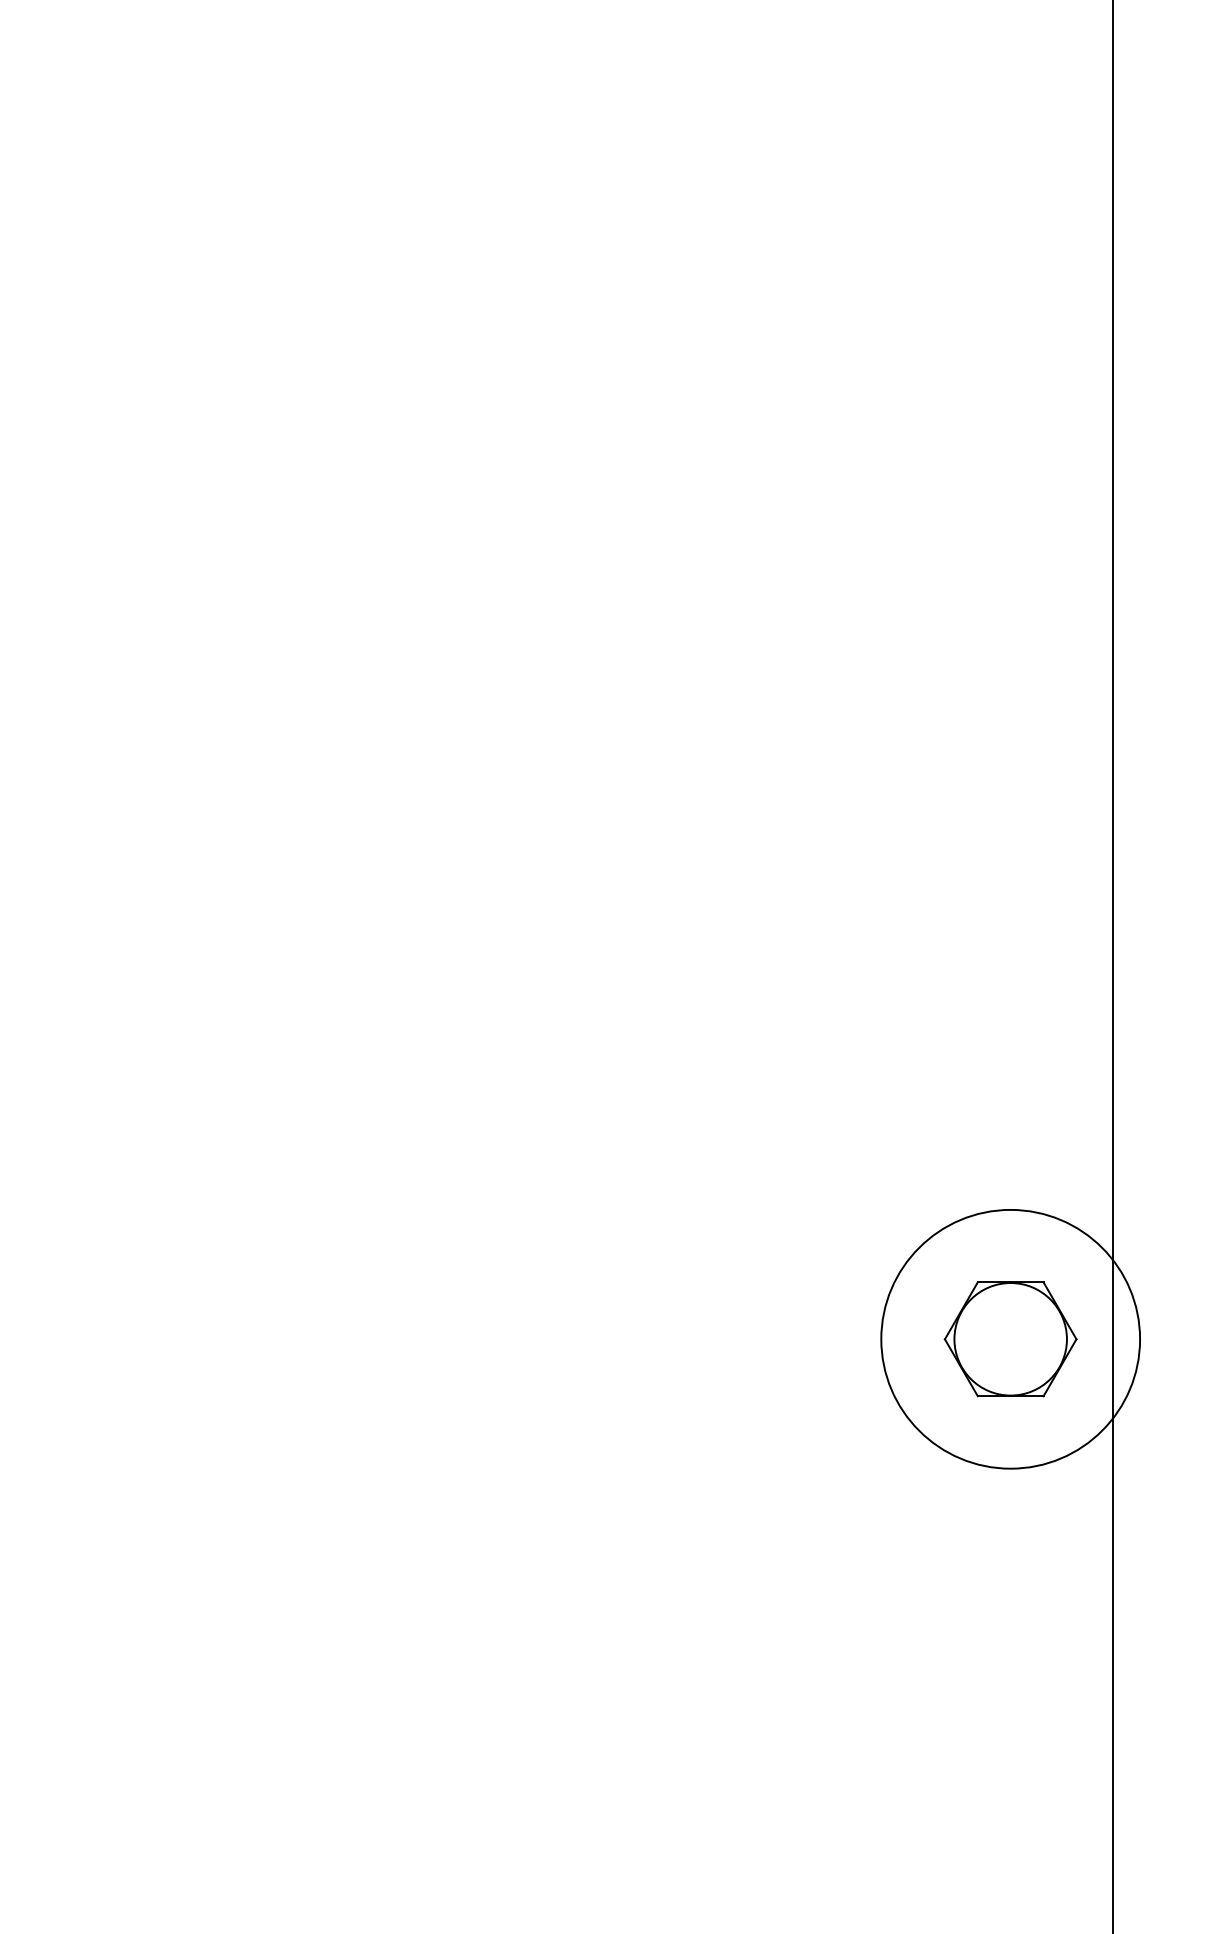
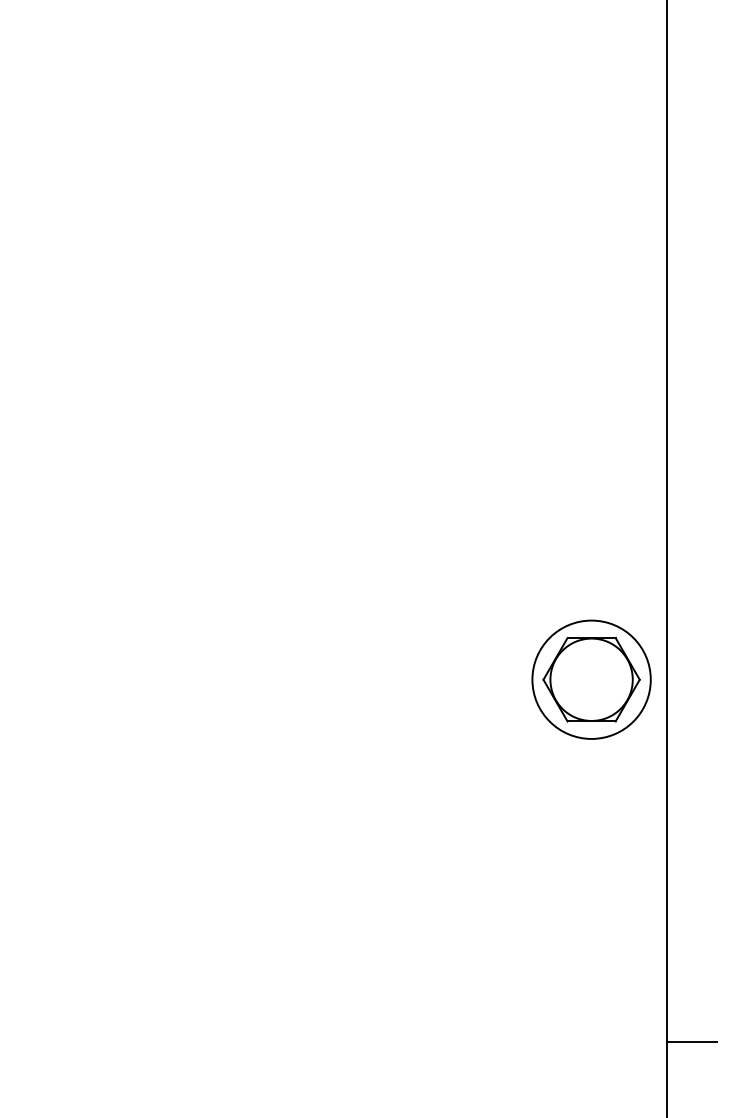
circle: (1010, 1339) -> (591, 679), size x0.62
line: (1147, 1834) -> (691, 1042), added

